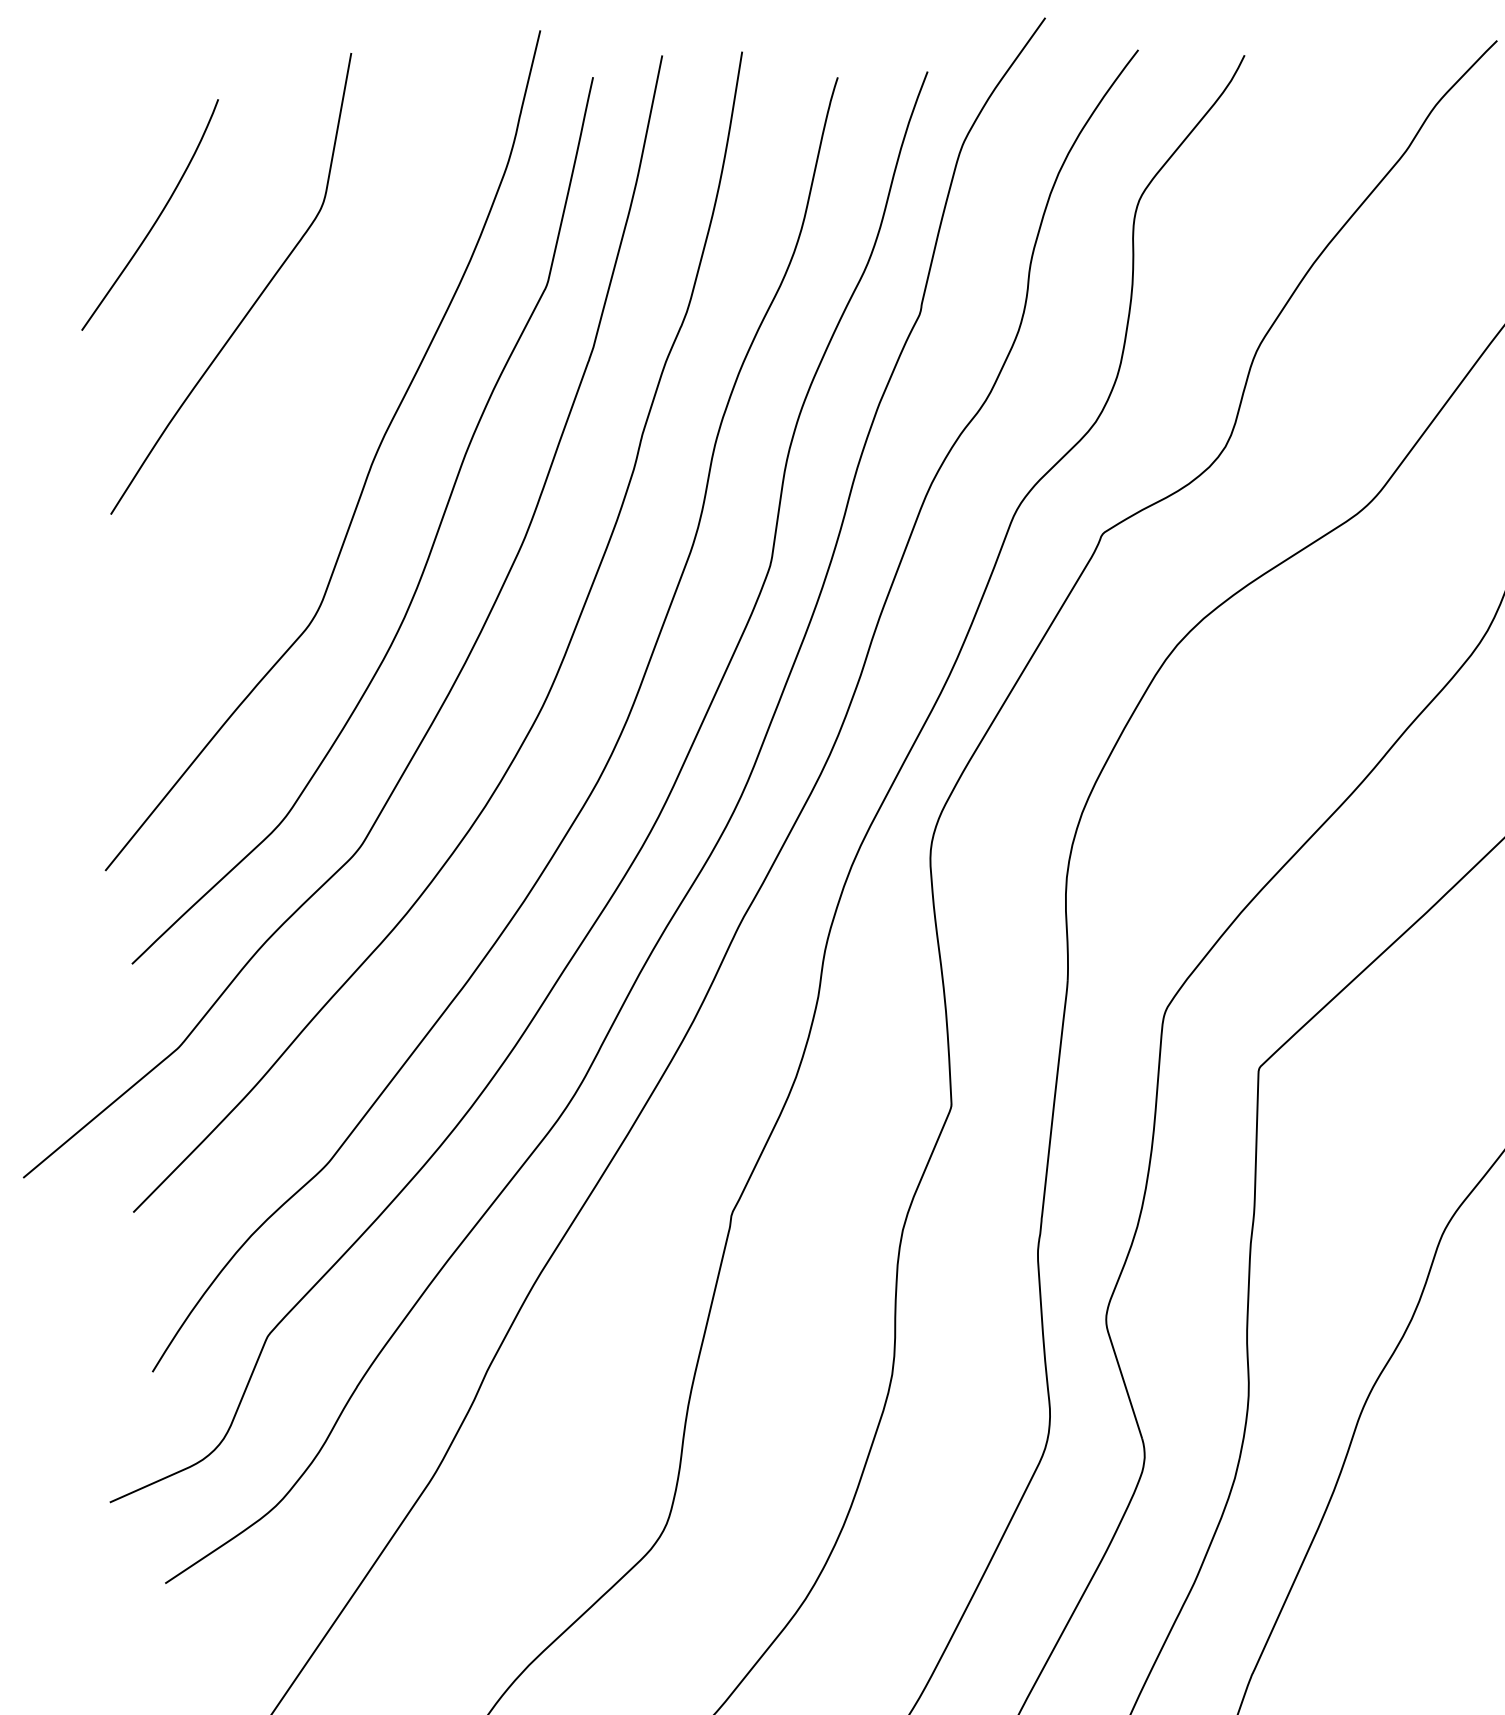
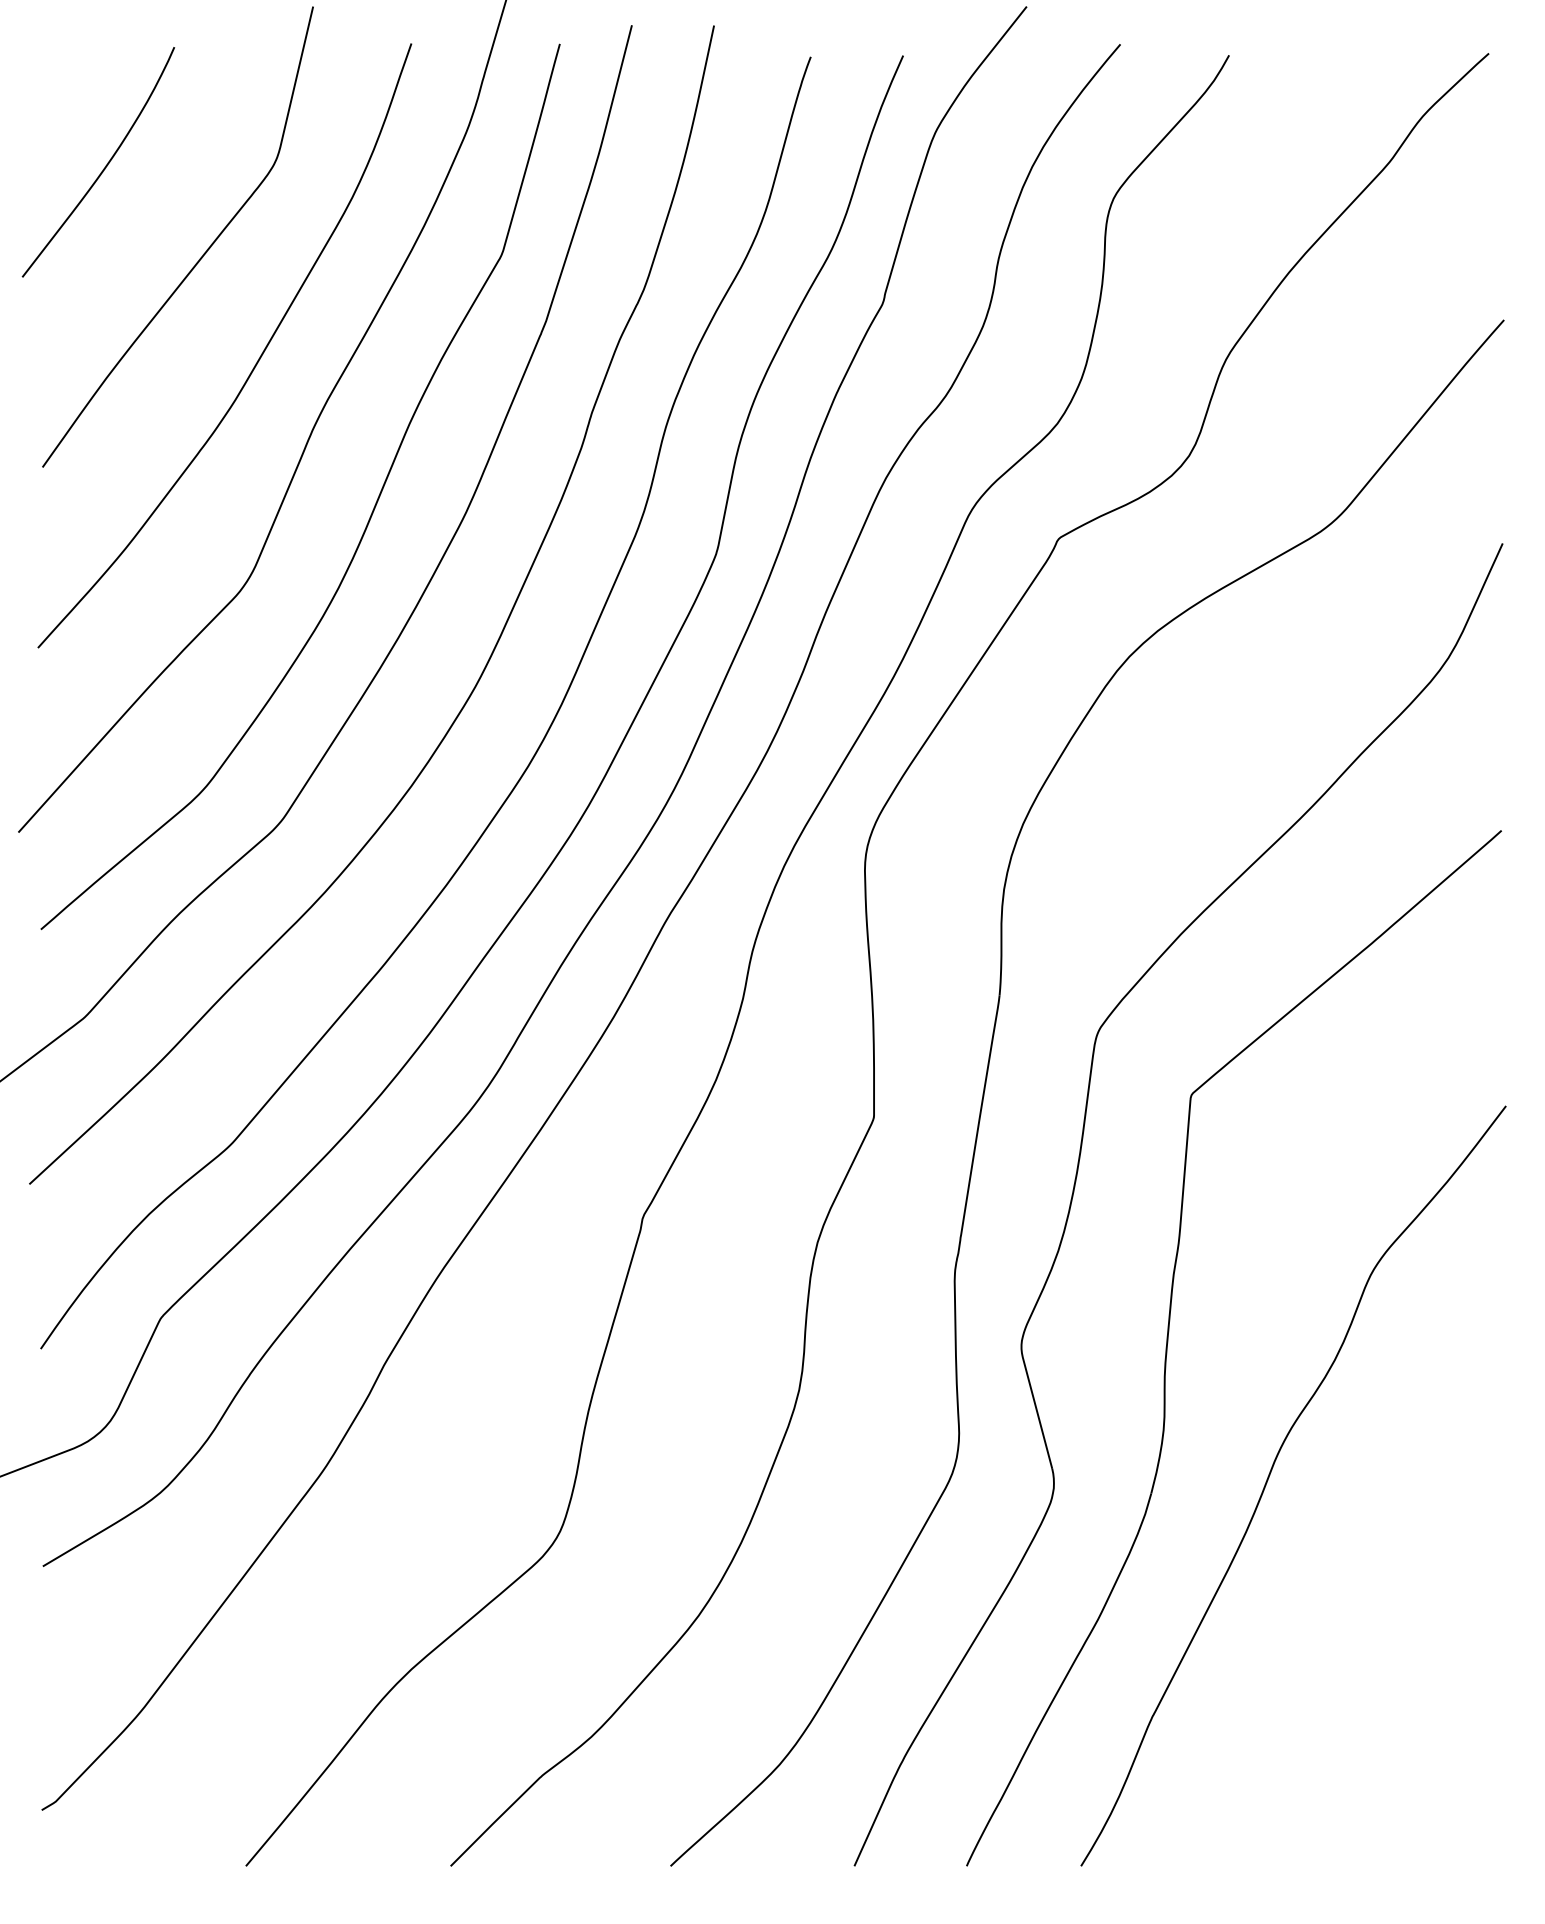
curve: (312, 402) -> (255, 363), added

